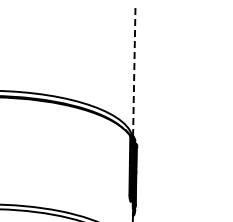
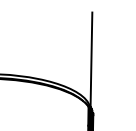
line: (134, 71) -> (91, 59), dashed -> solid

